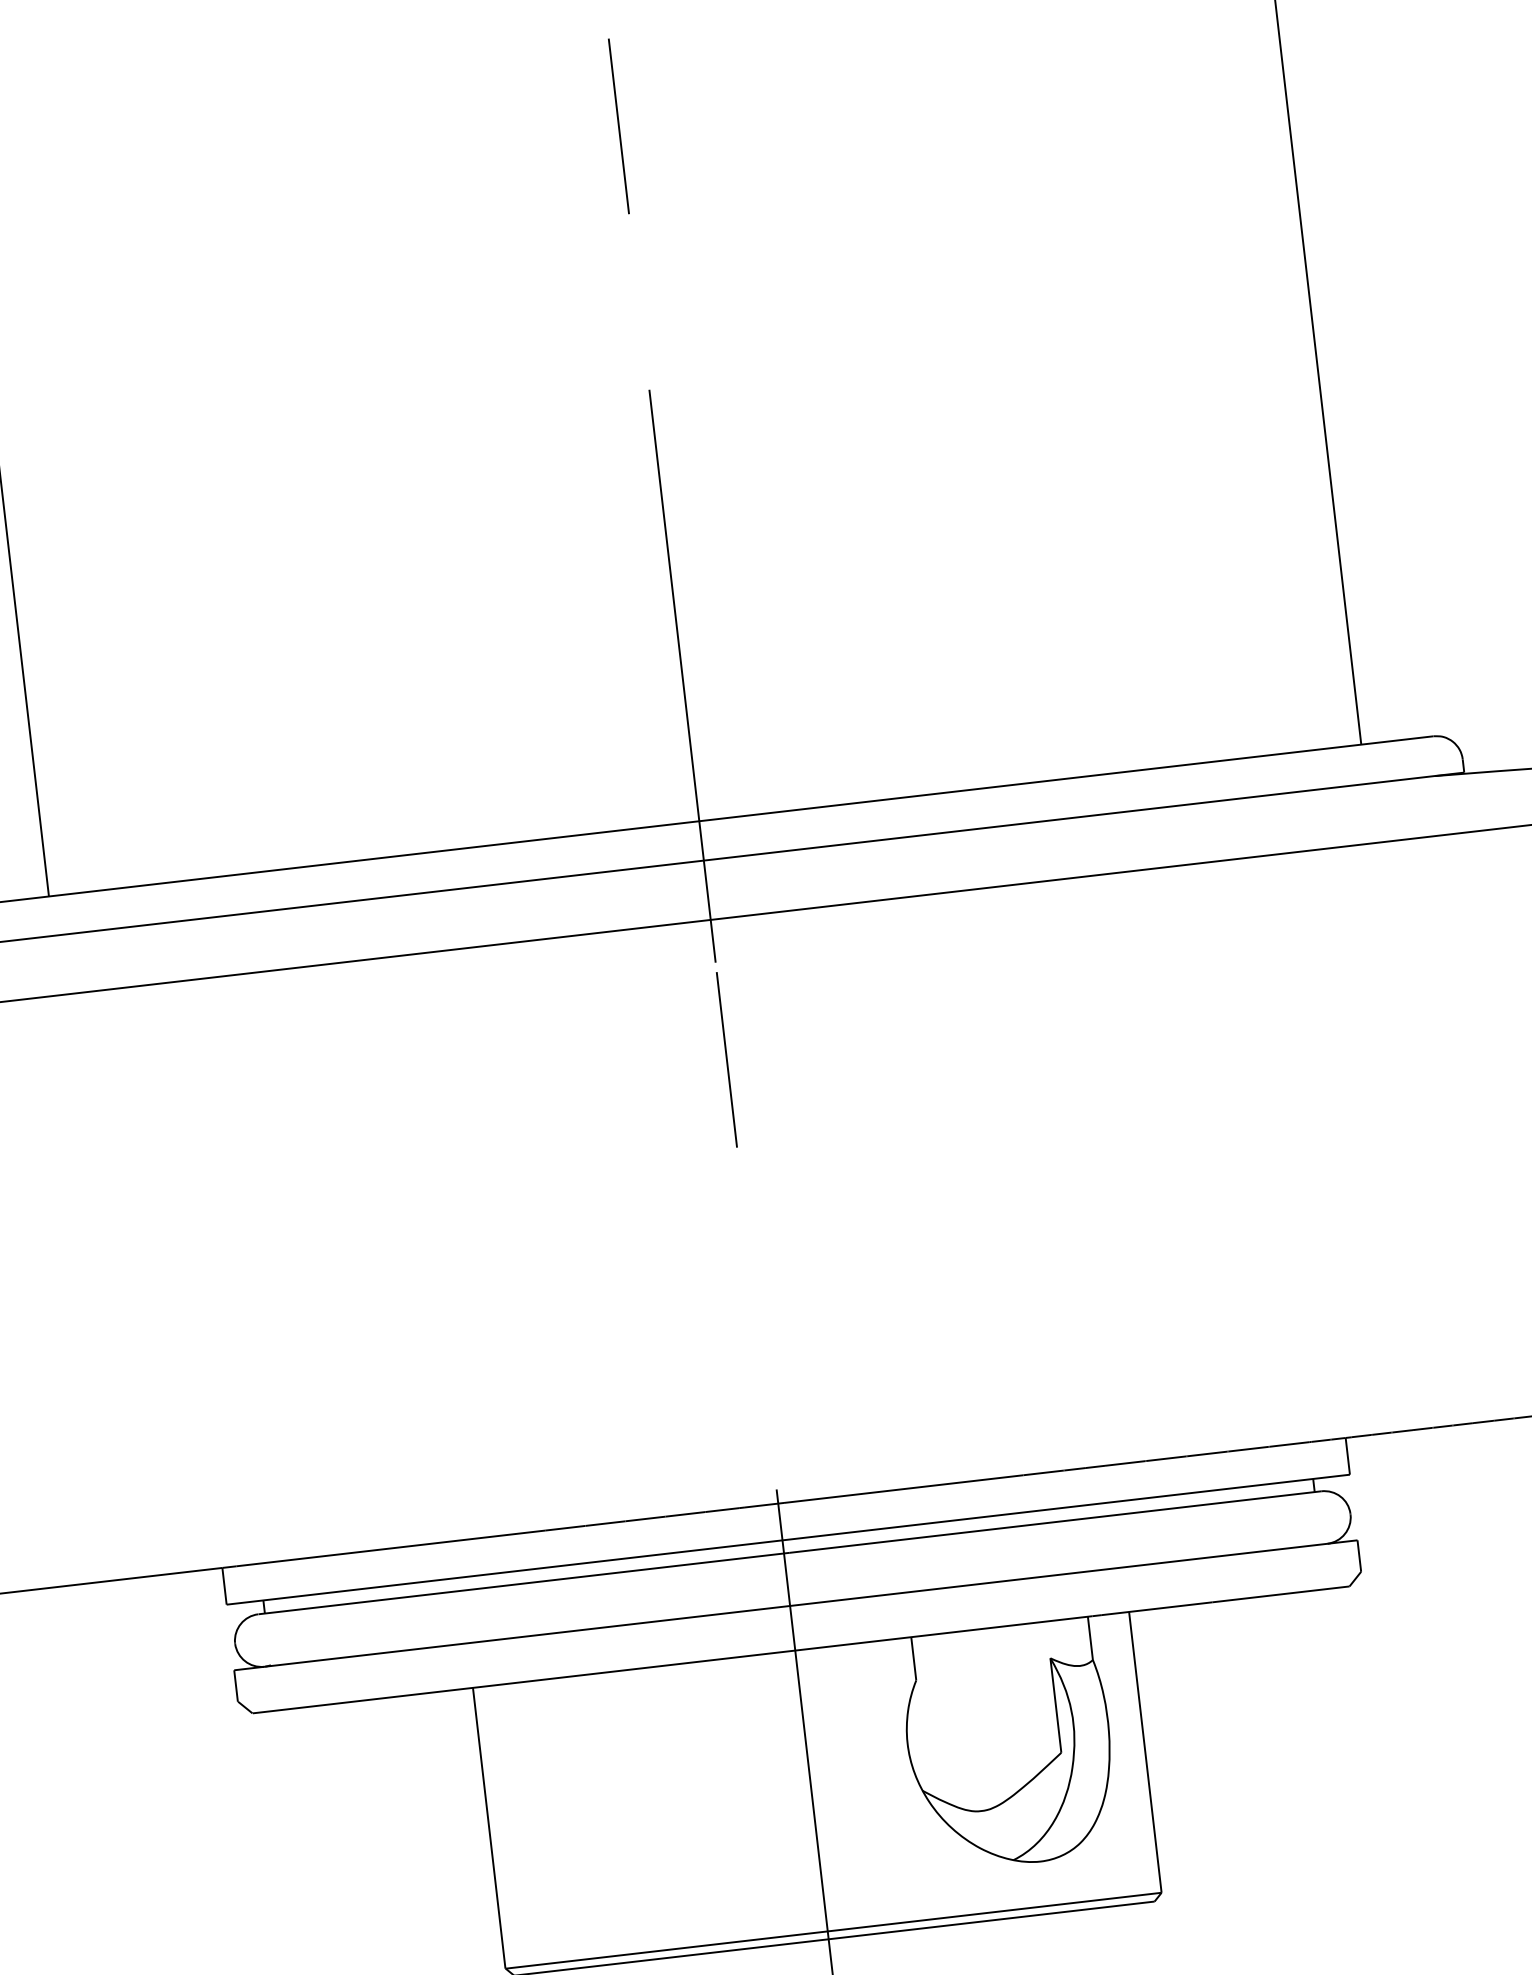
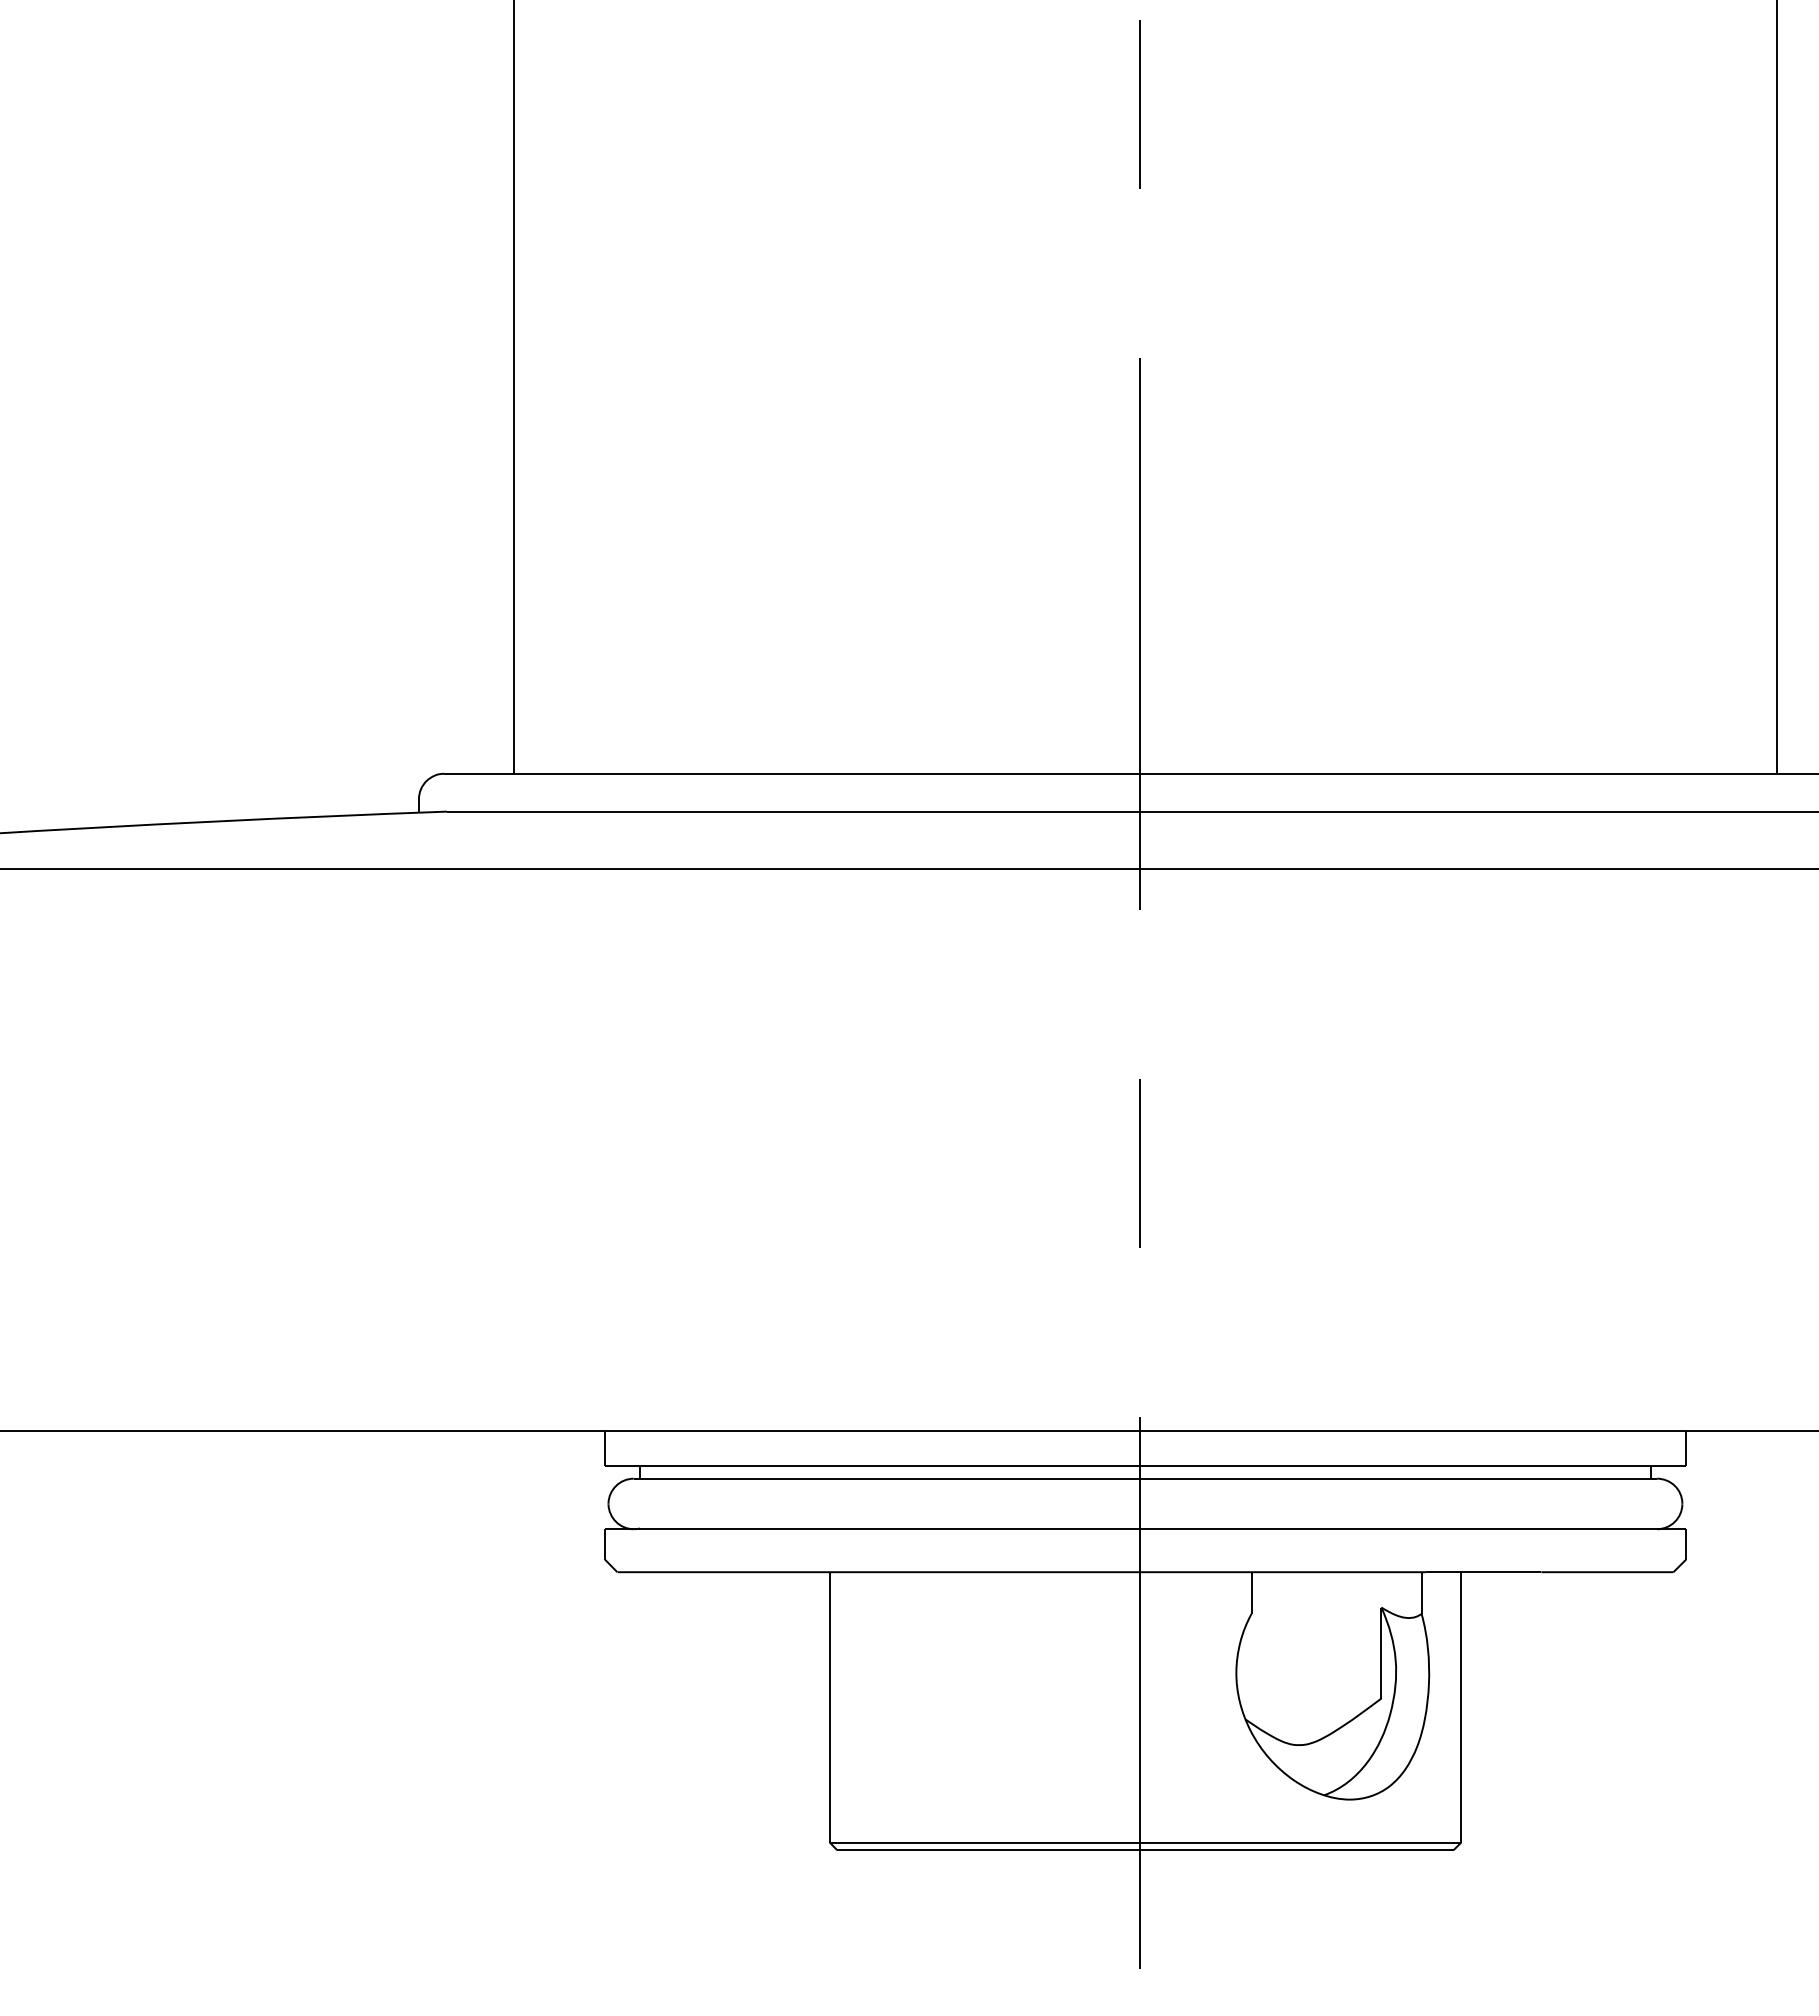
line: (726, 1059) -> (1139, 1163), moved

